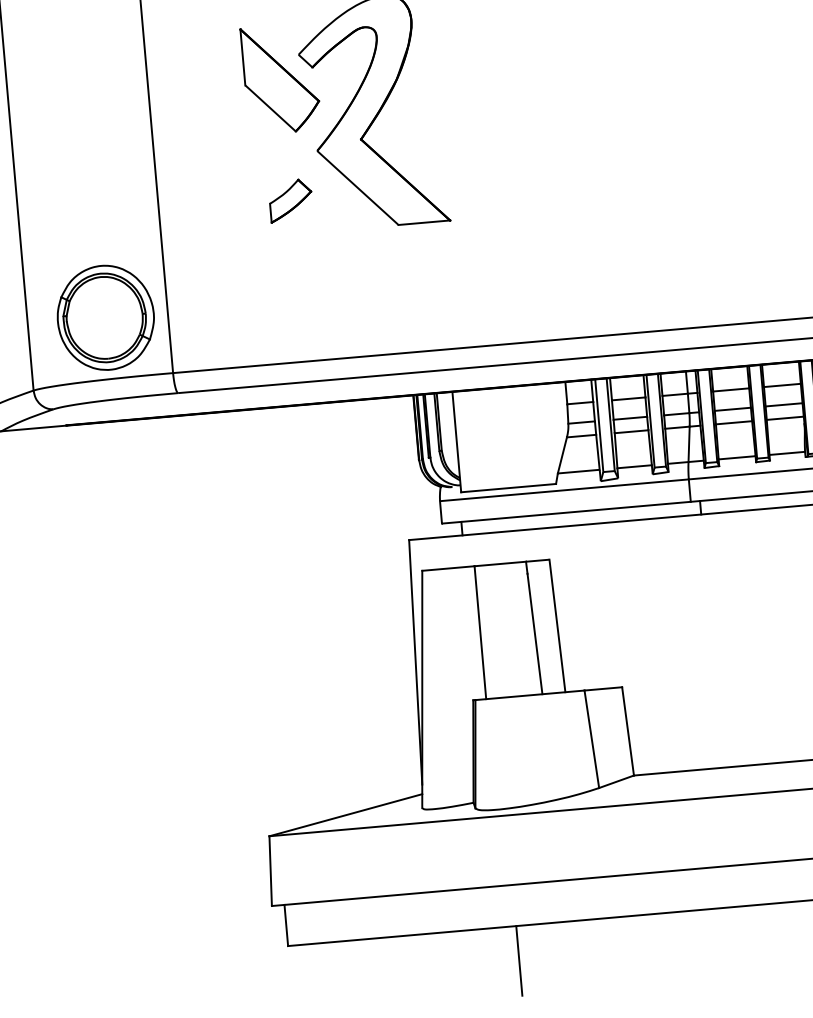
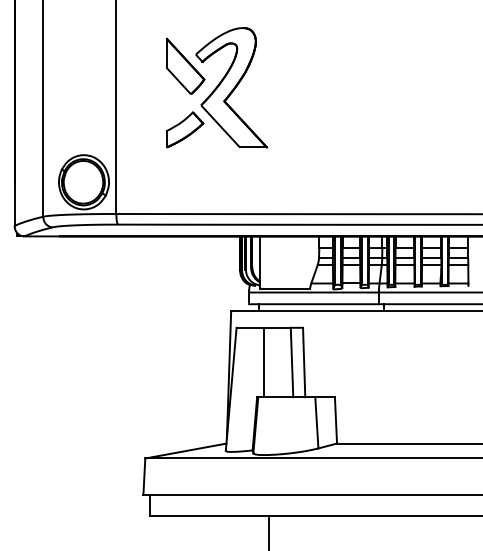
part: (291, 199) -> (185, 129), size x1.67

